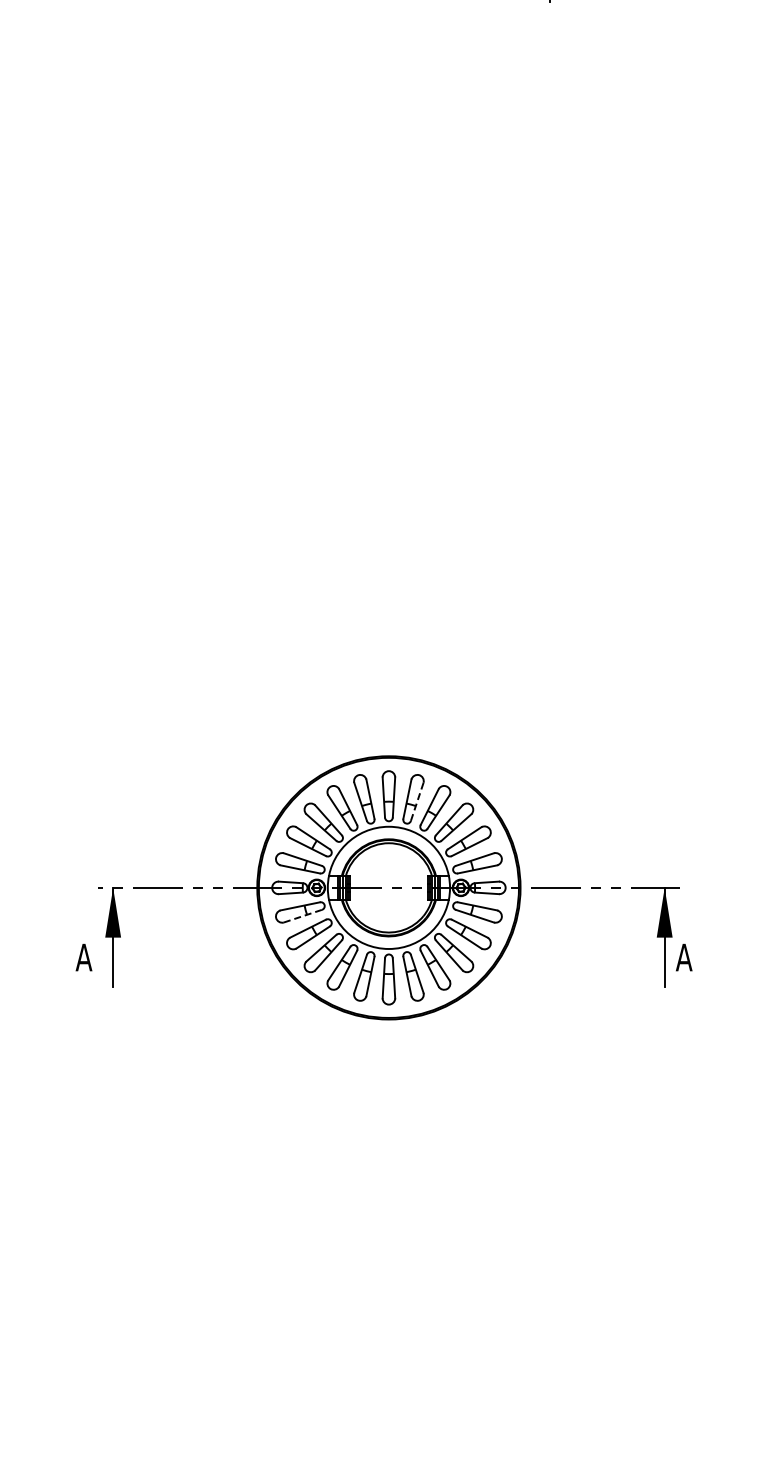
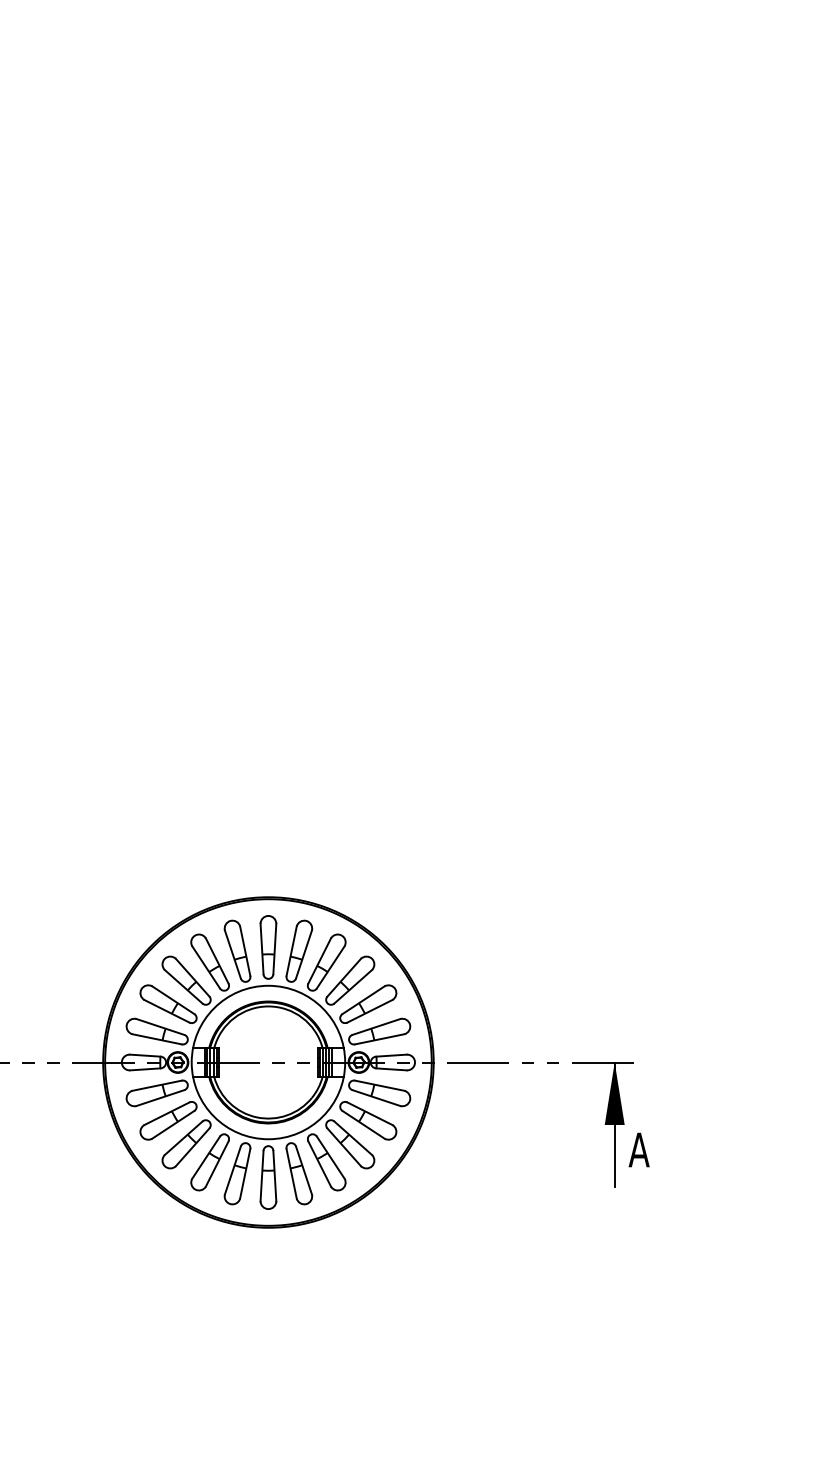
line: (417, 801) -> (304, 954), dashed -> solid
line: (302, 916) -> (159, 1098), dashed -> solid

